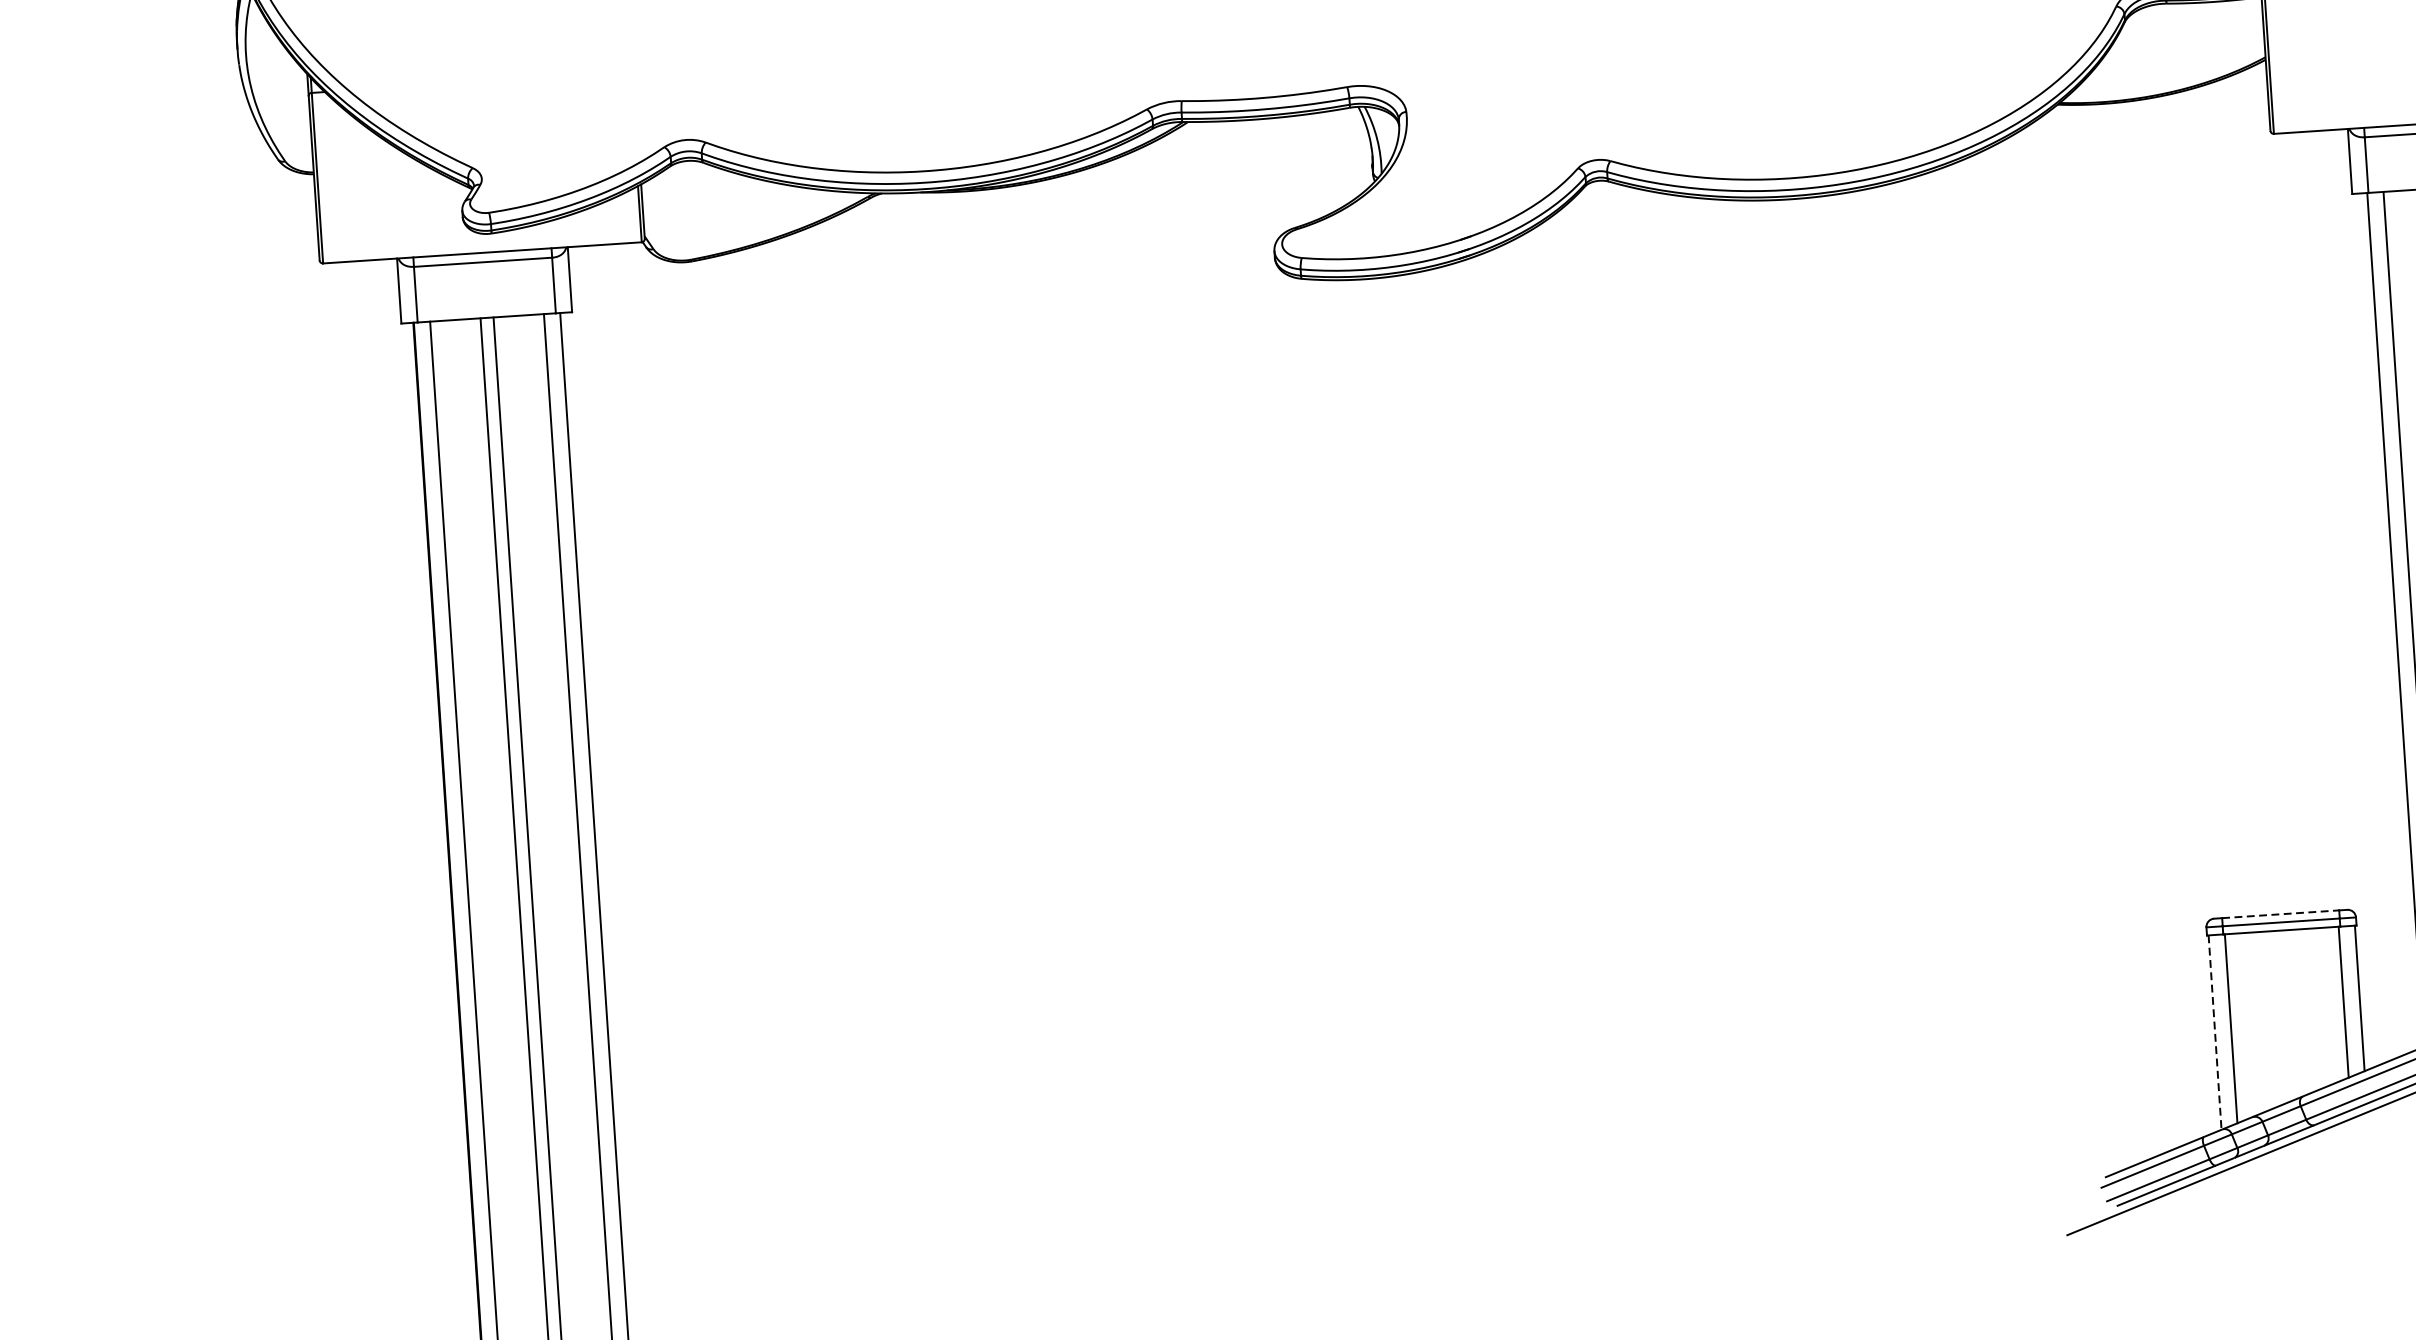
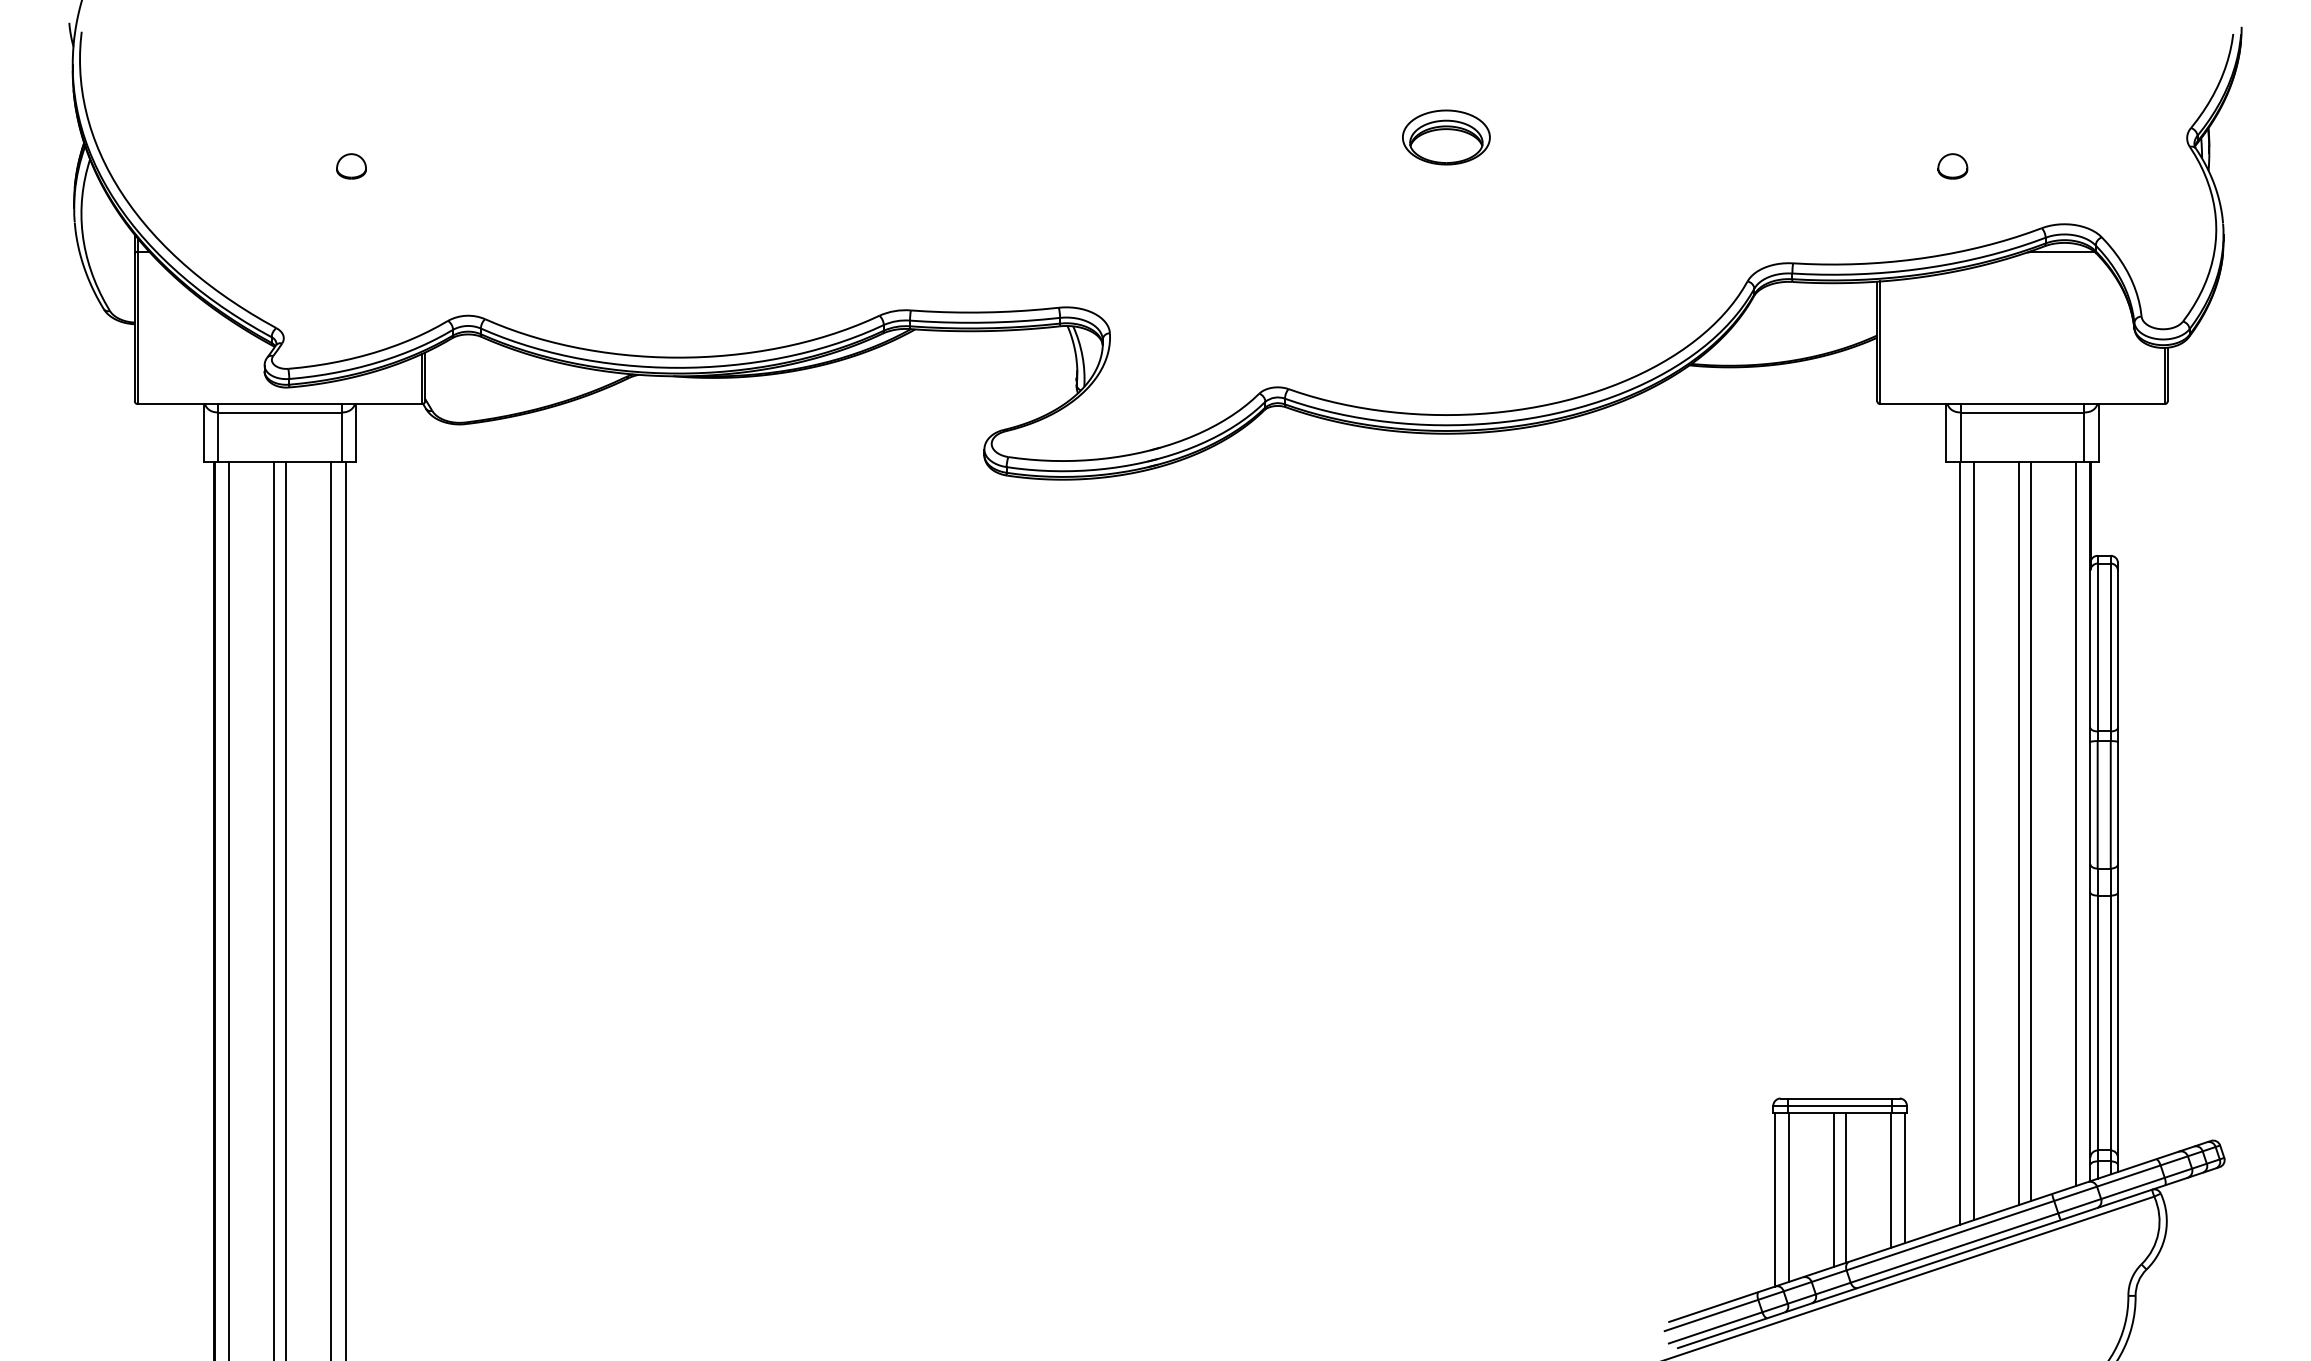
line: (2281, 914) -> (1840, 1098), dashed -> solid
line: (2293, 1013) -> (1845, 1187), added
line: (2281, 1016) -> (1834, 1189), added
line: (2214, 1032) -> (1774, 1199), dashed -> solid

